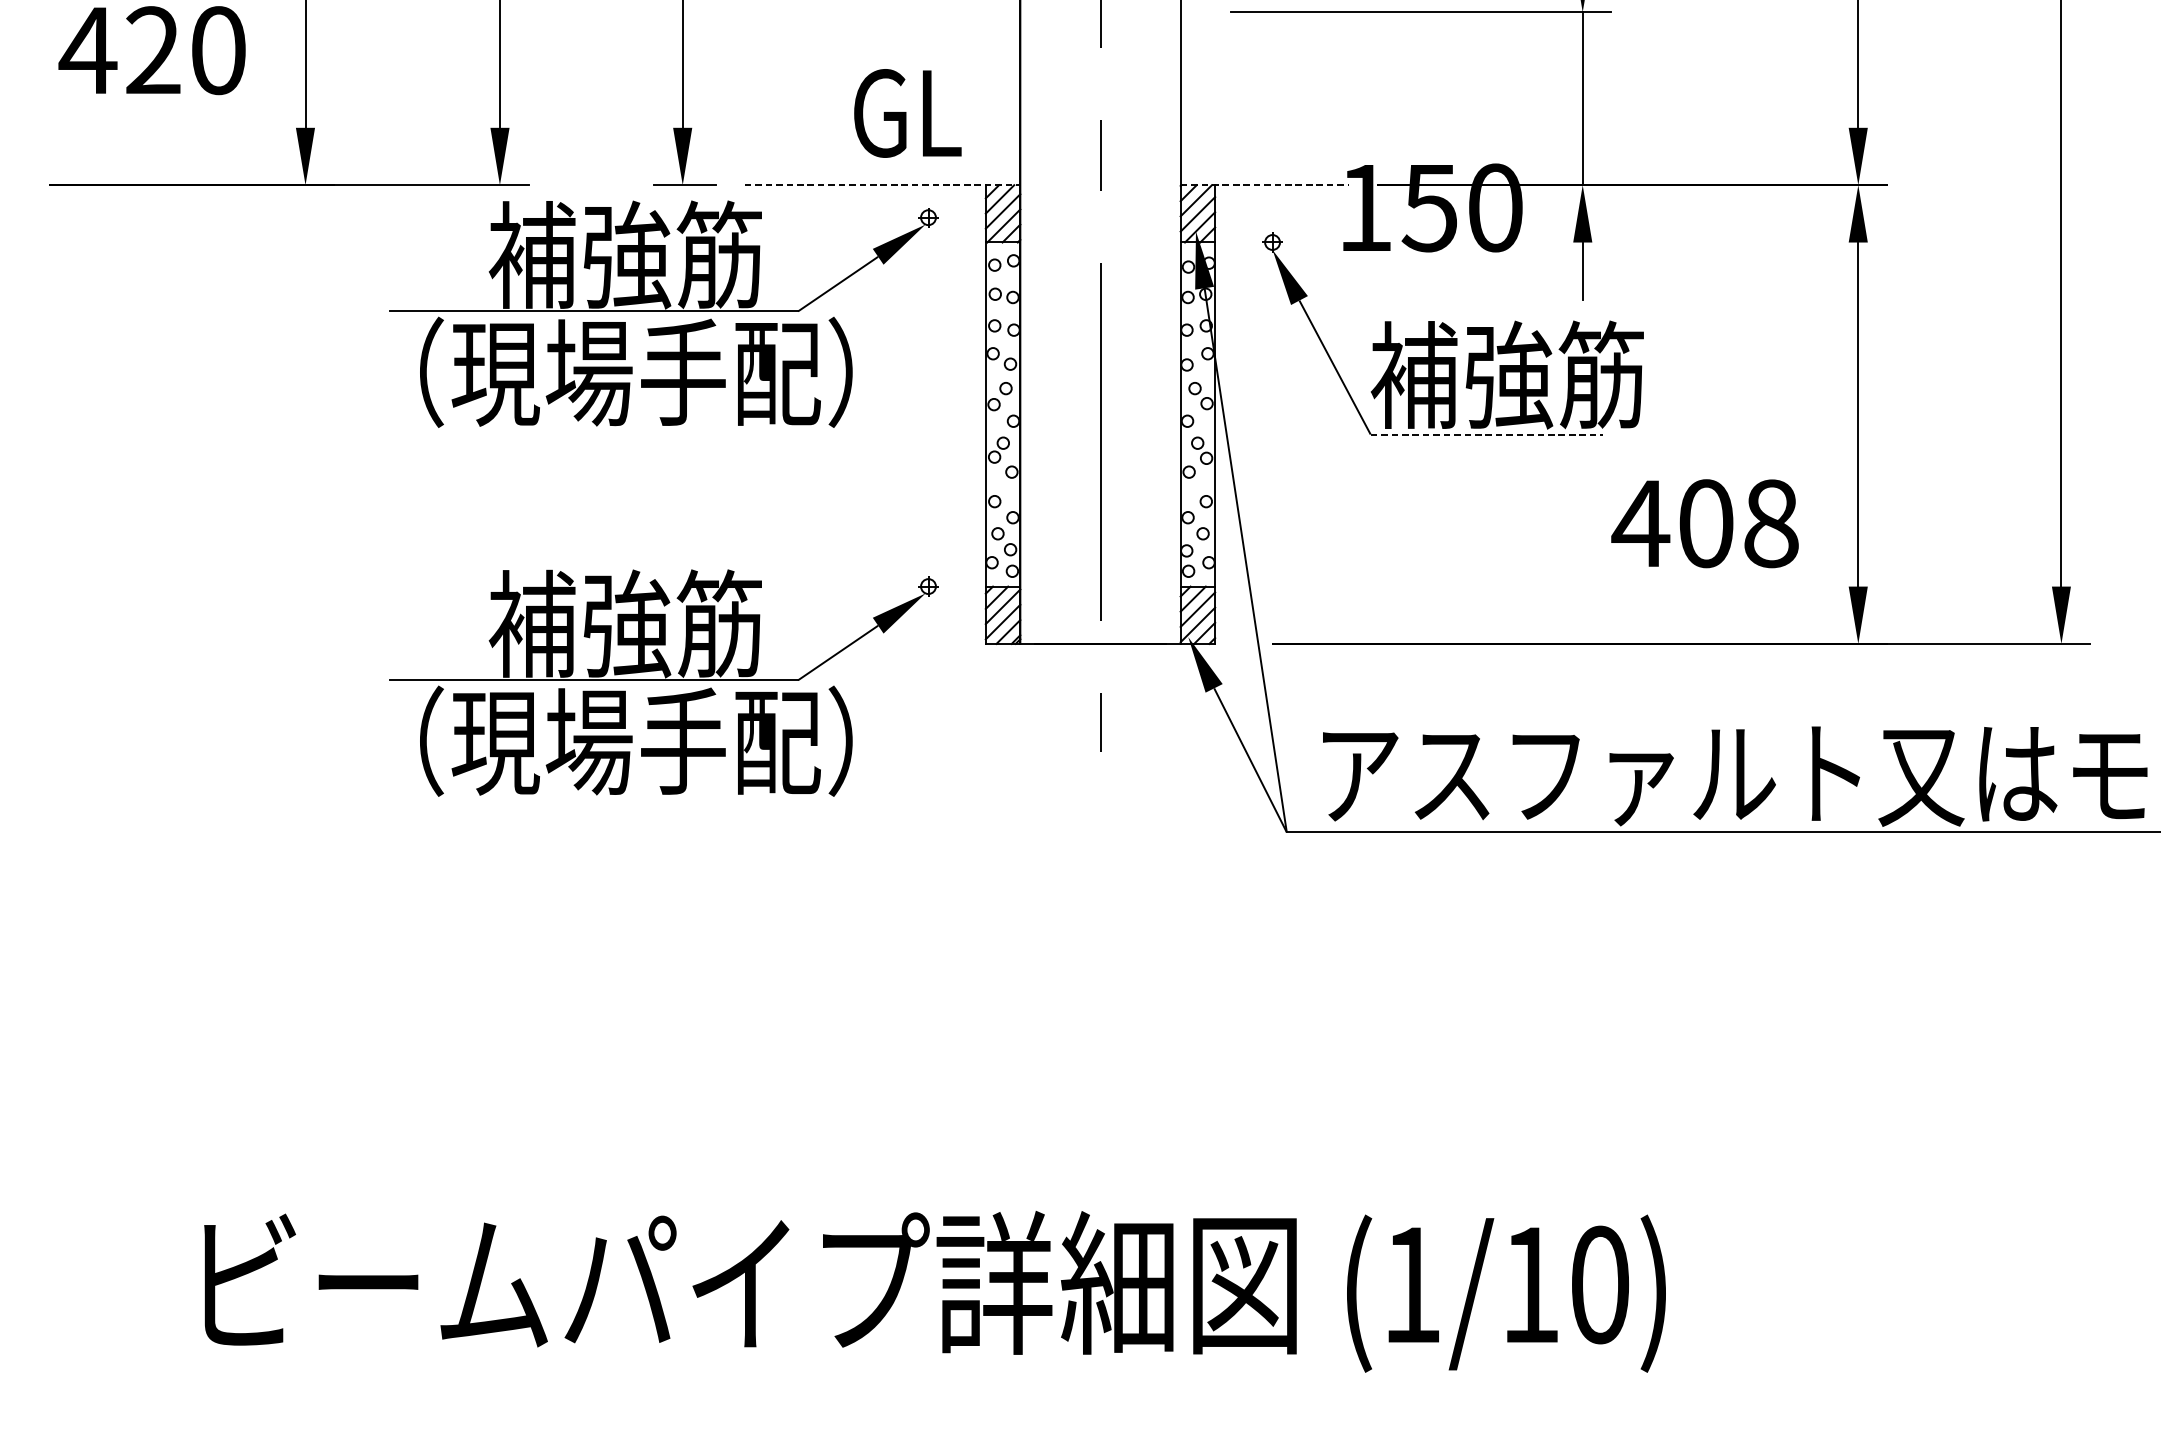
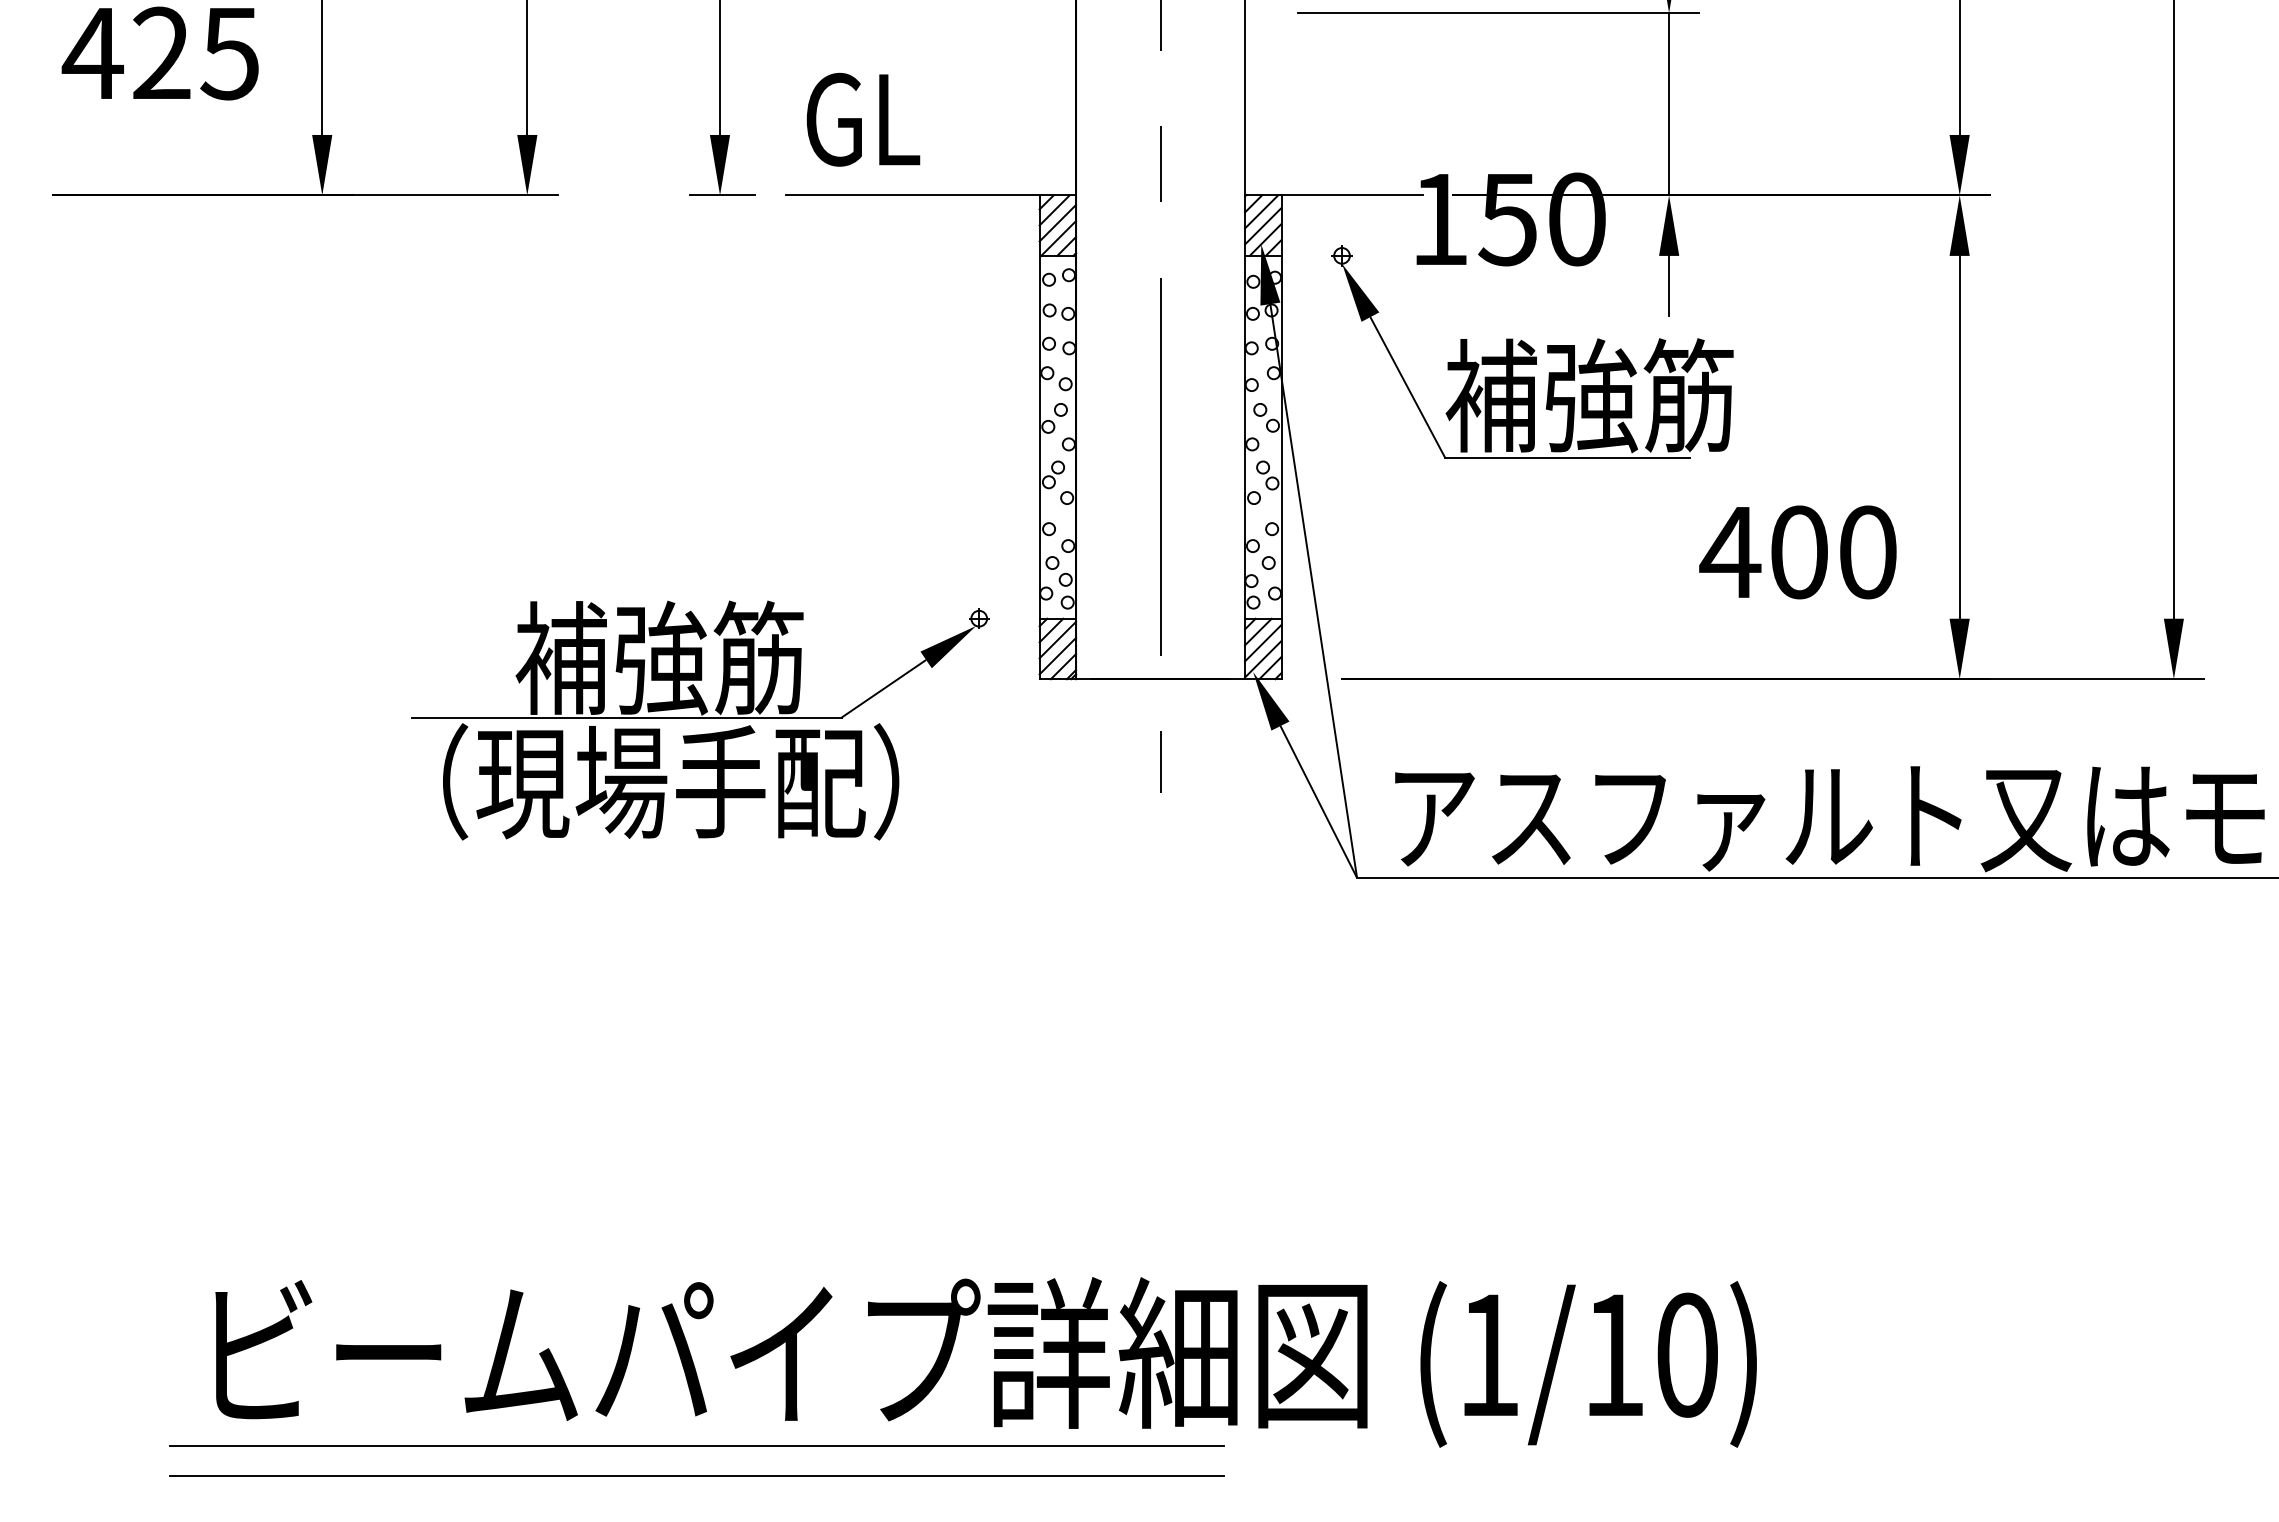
text: (217, 50) -> (229, 53), 420 -> 425
text: (907, 113) -> (863, 119), moved
line: (883, 185) -> (931, 195), dashed -> solid
line: (1265, 185) -> (1334, 195), dashed -> solid
part: (664, 314) -> (700, 331), removed
line: (1487, 434) -> (1568, 458), dashed -> solid
text: (1770, 523) -> (1867, 552), 408 -> 400
line: (660, 1370) -> (696, 1445), added
line: (660, 1400) -> (696, 1476), added

